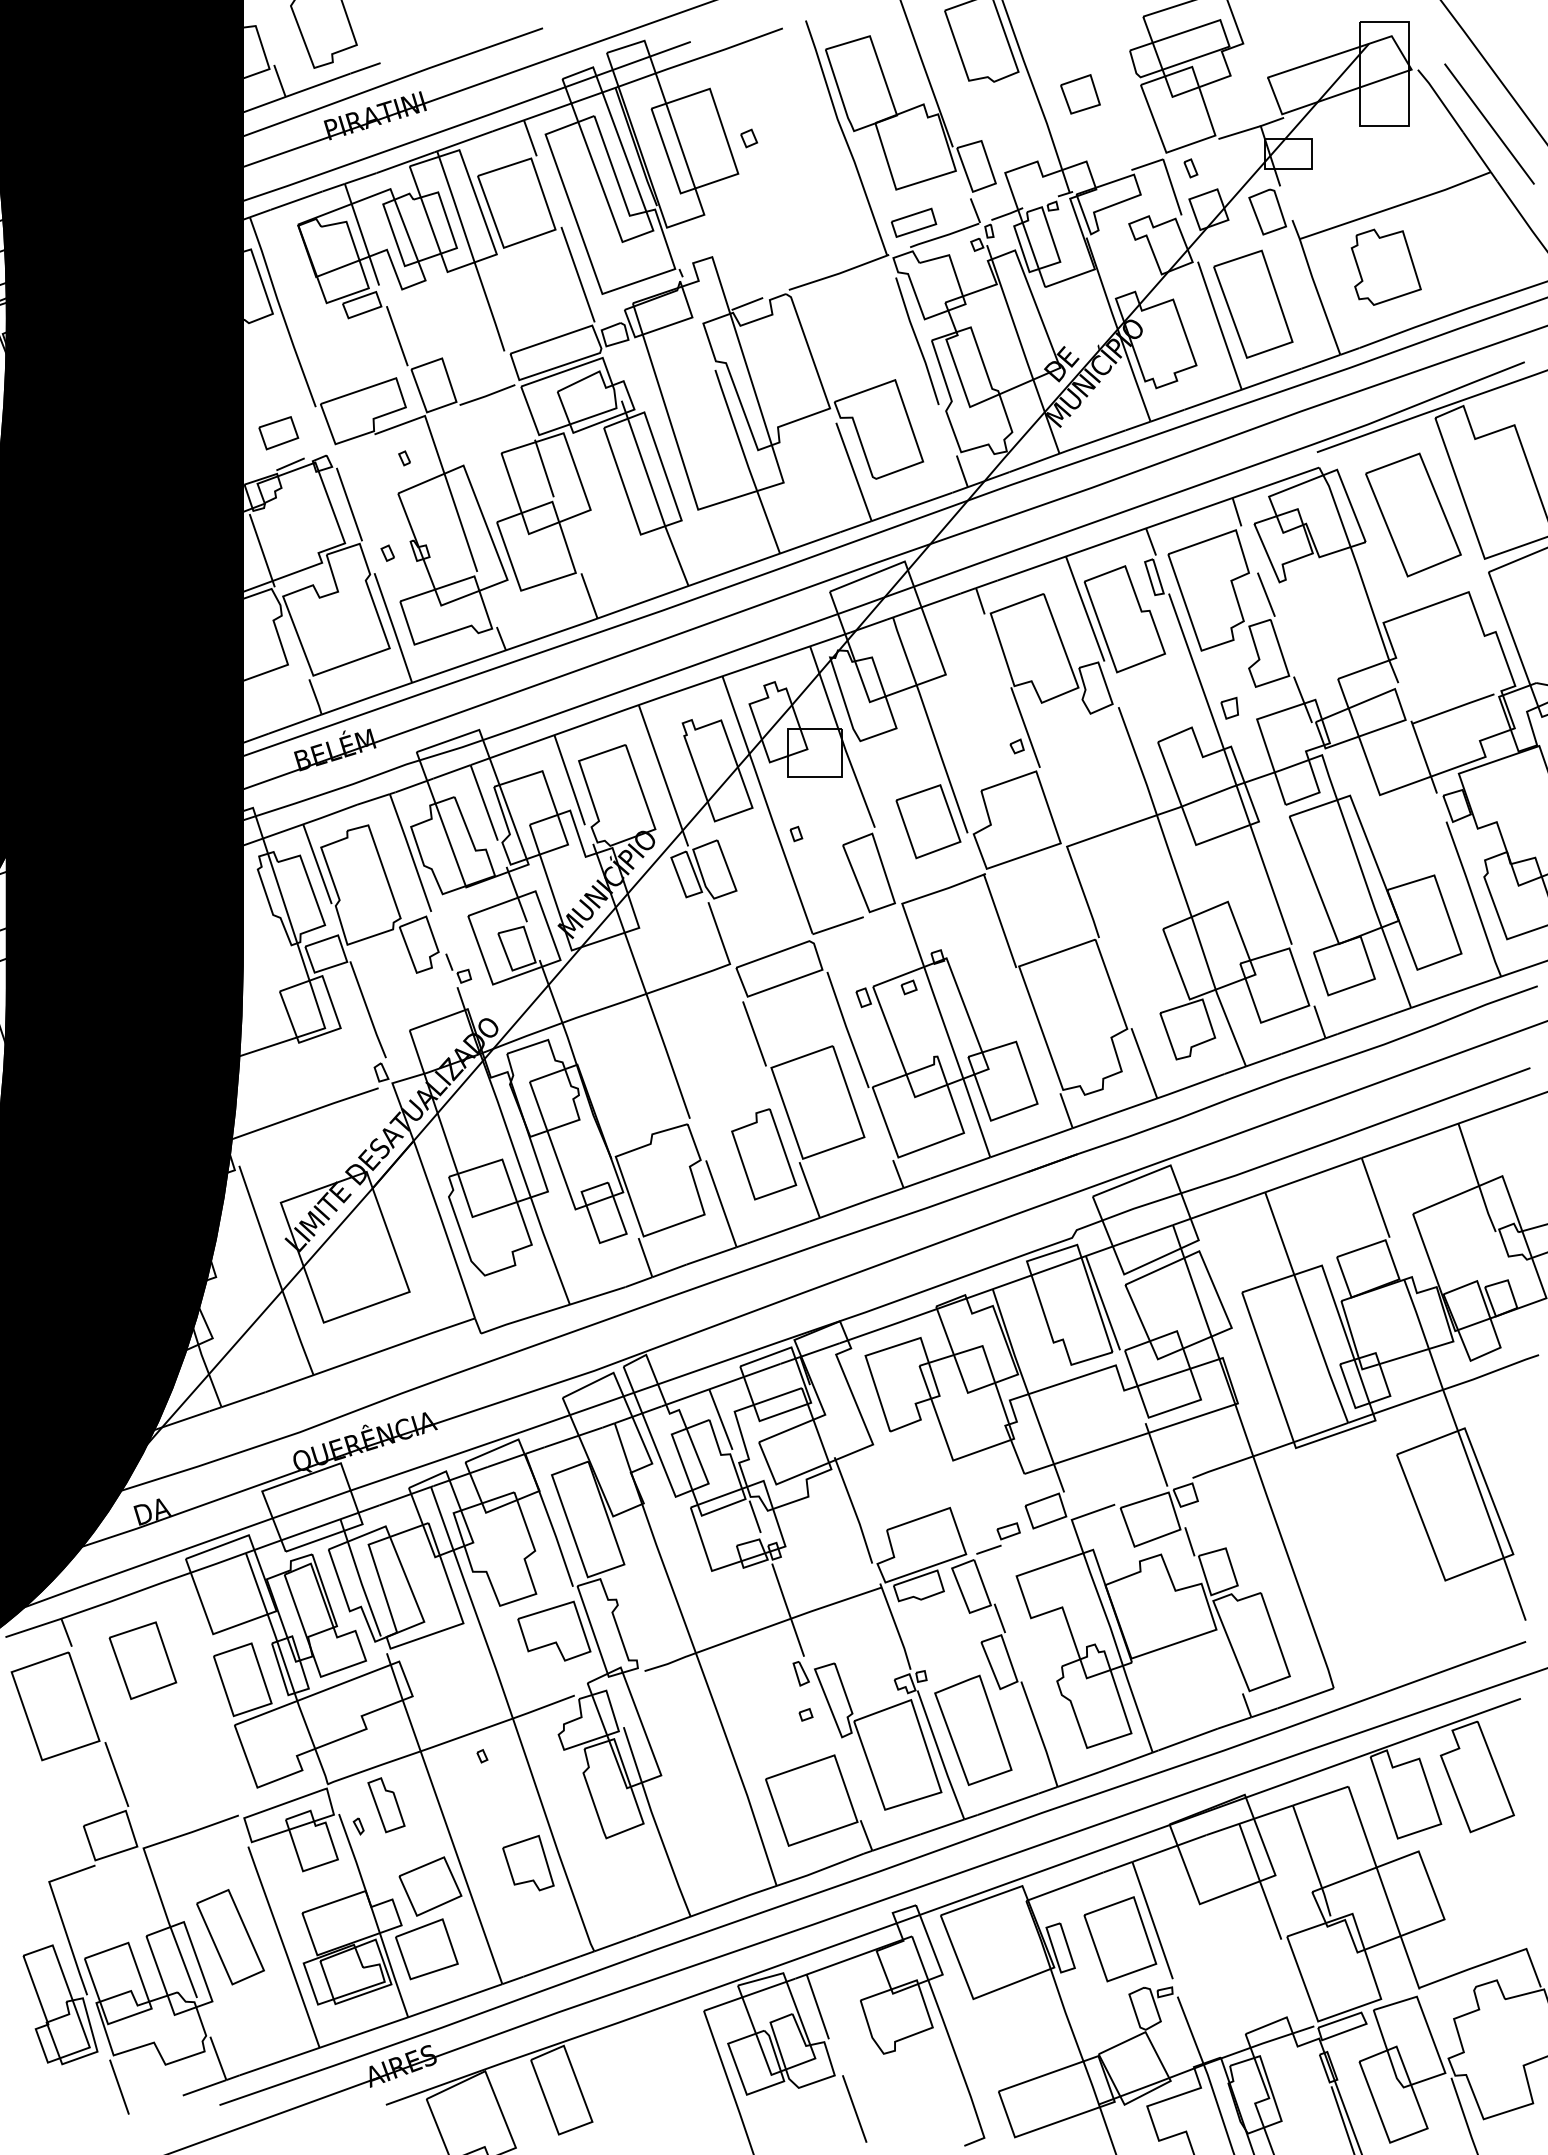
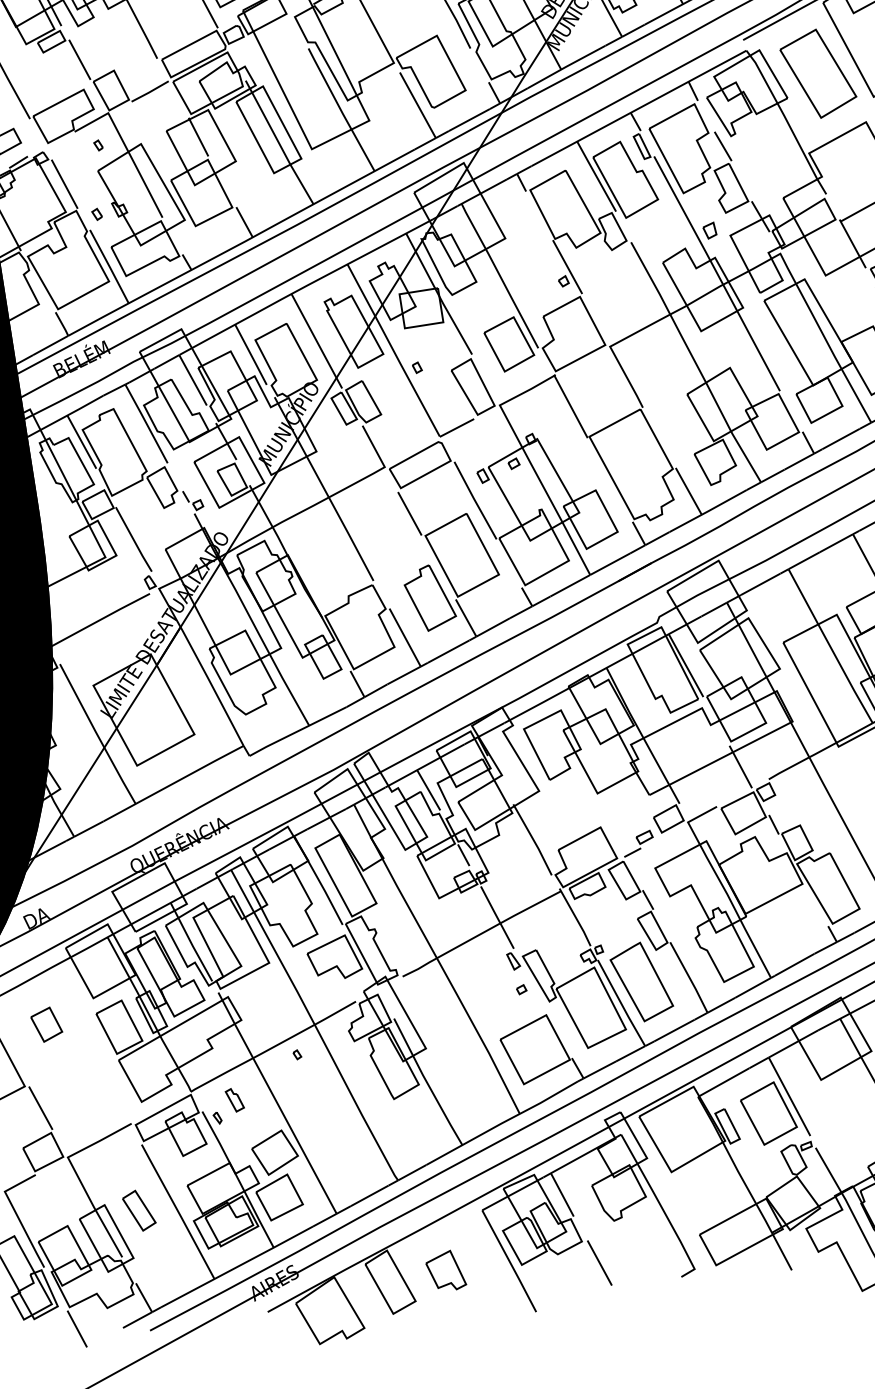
part: (142, 1660) -> (46, 1024), size x0.6
part: (386, 1805) -> (234, 1100), size x0.6
part: (528, 1862) -> (445, 1270), moved
part: (230, 1937) -> (139, 1210), size x0.6

